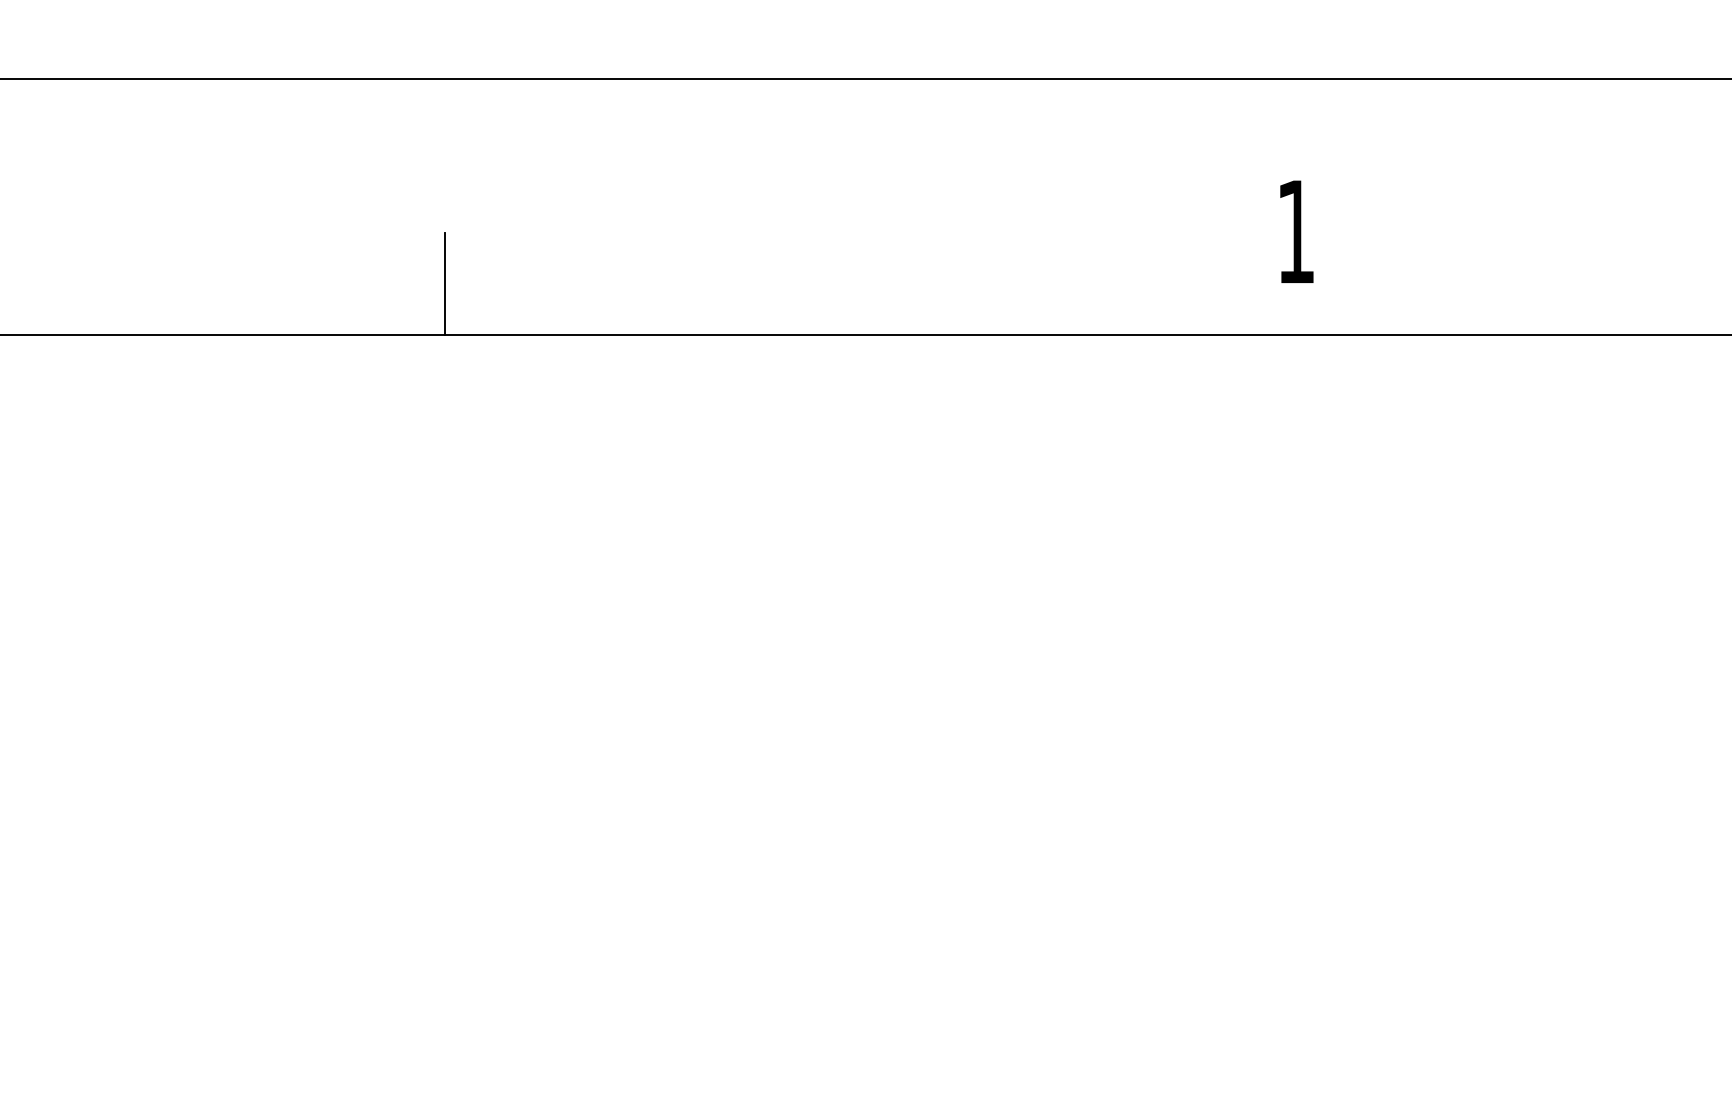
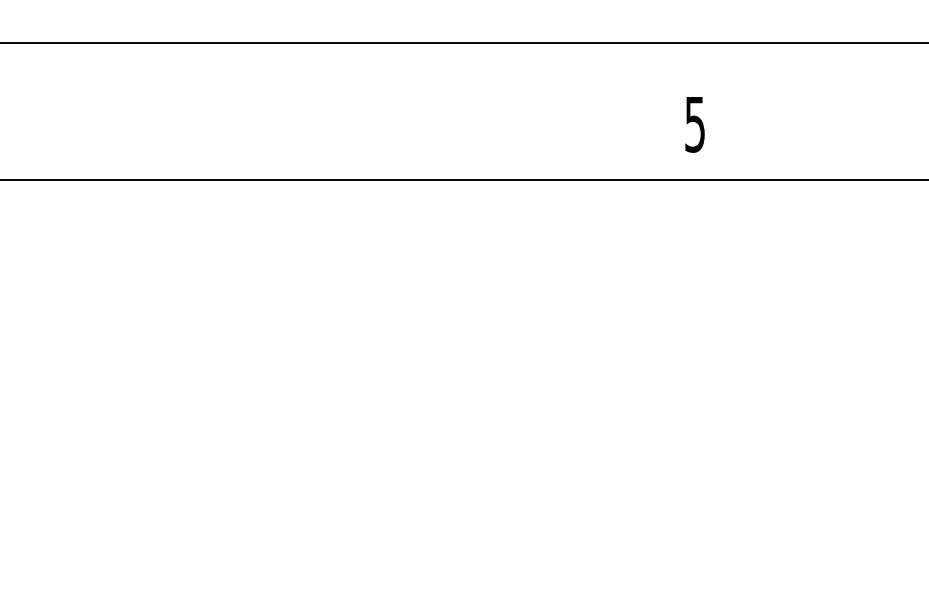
text: (1294, 231) -> (694, 124), 1 -> 5
line: (444, 284) -> (238, 152), removed

